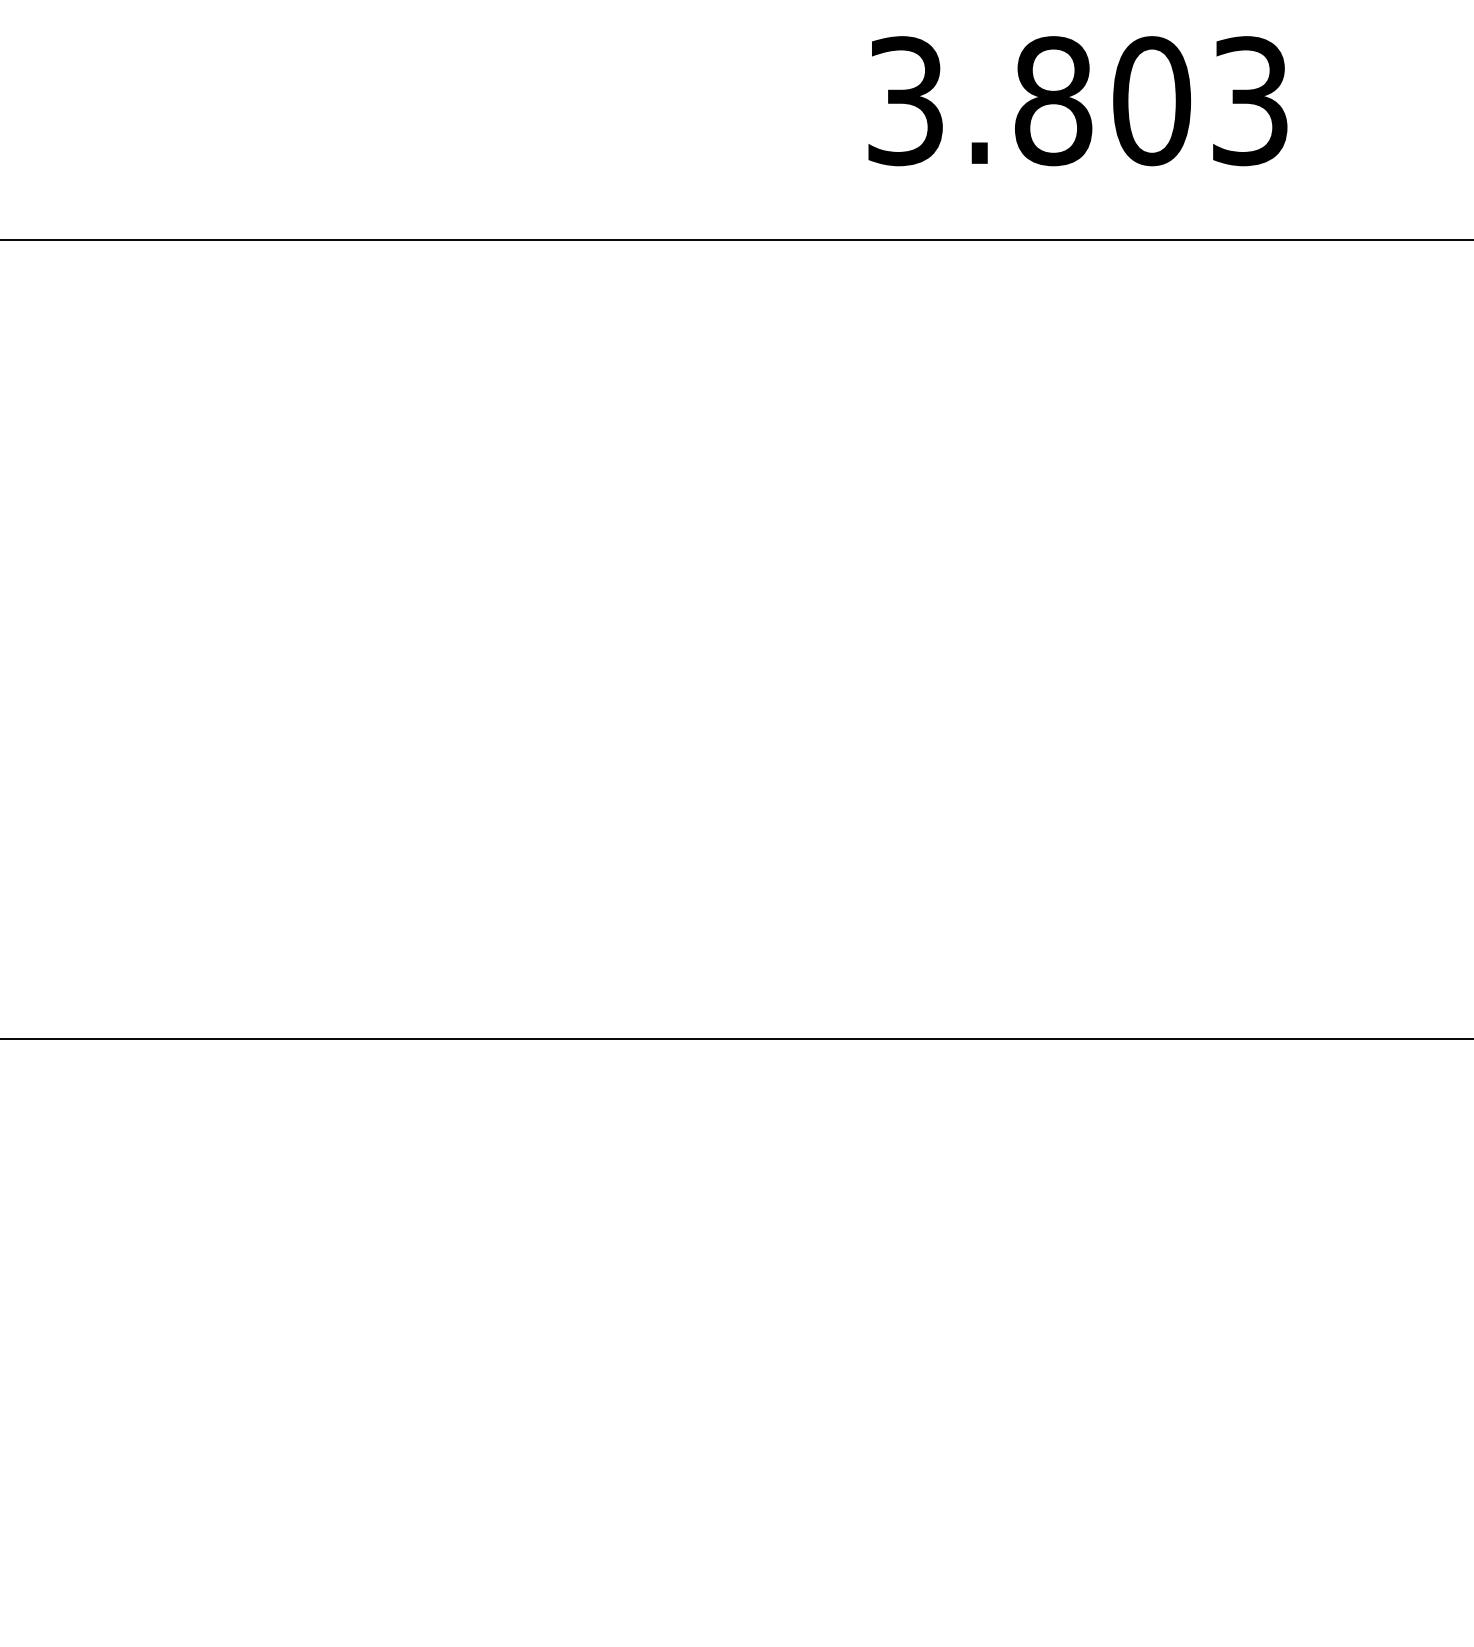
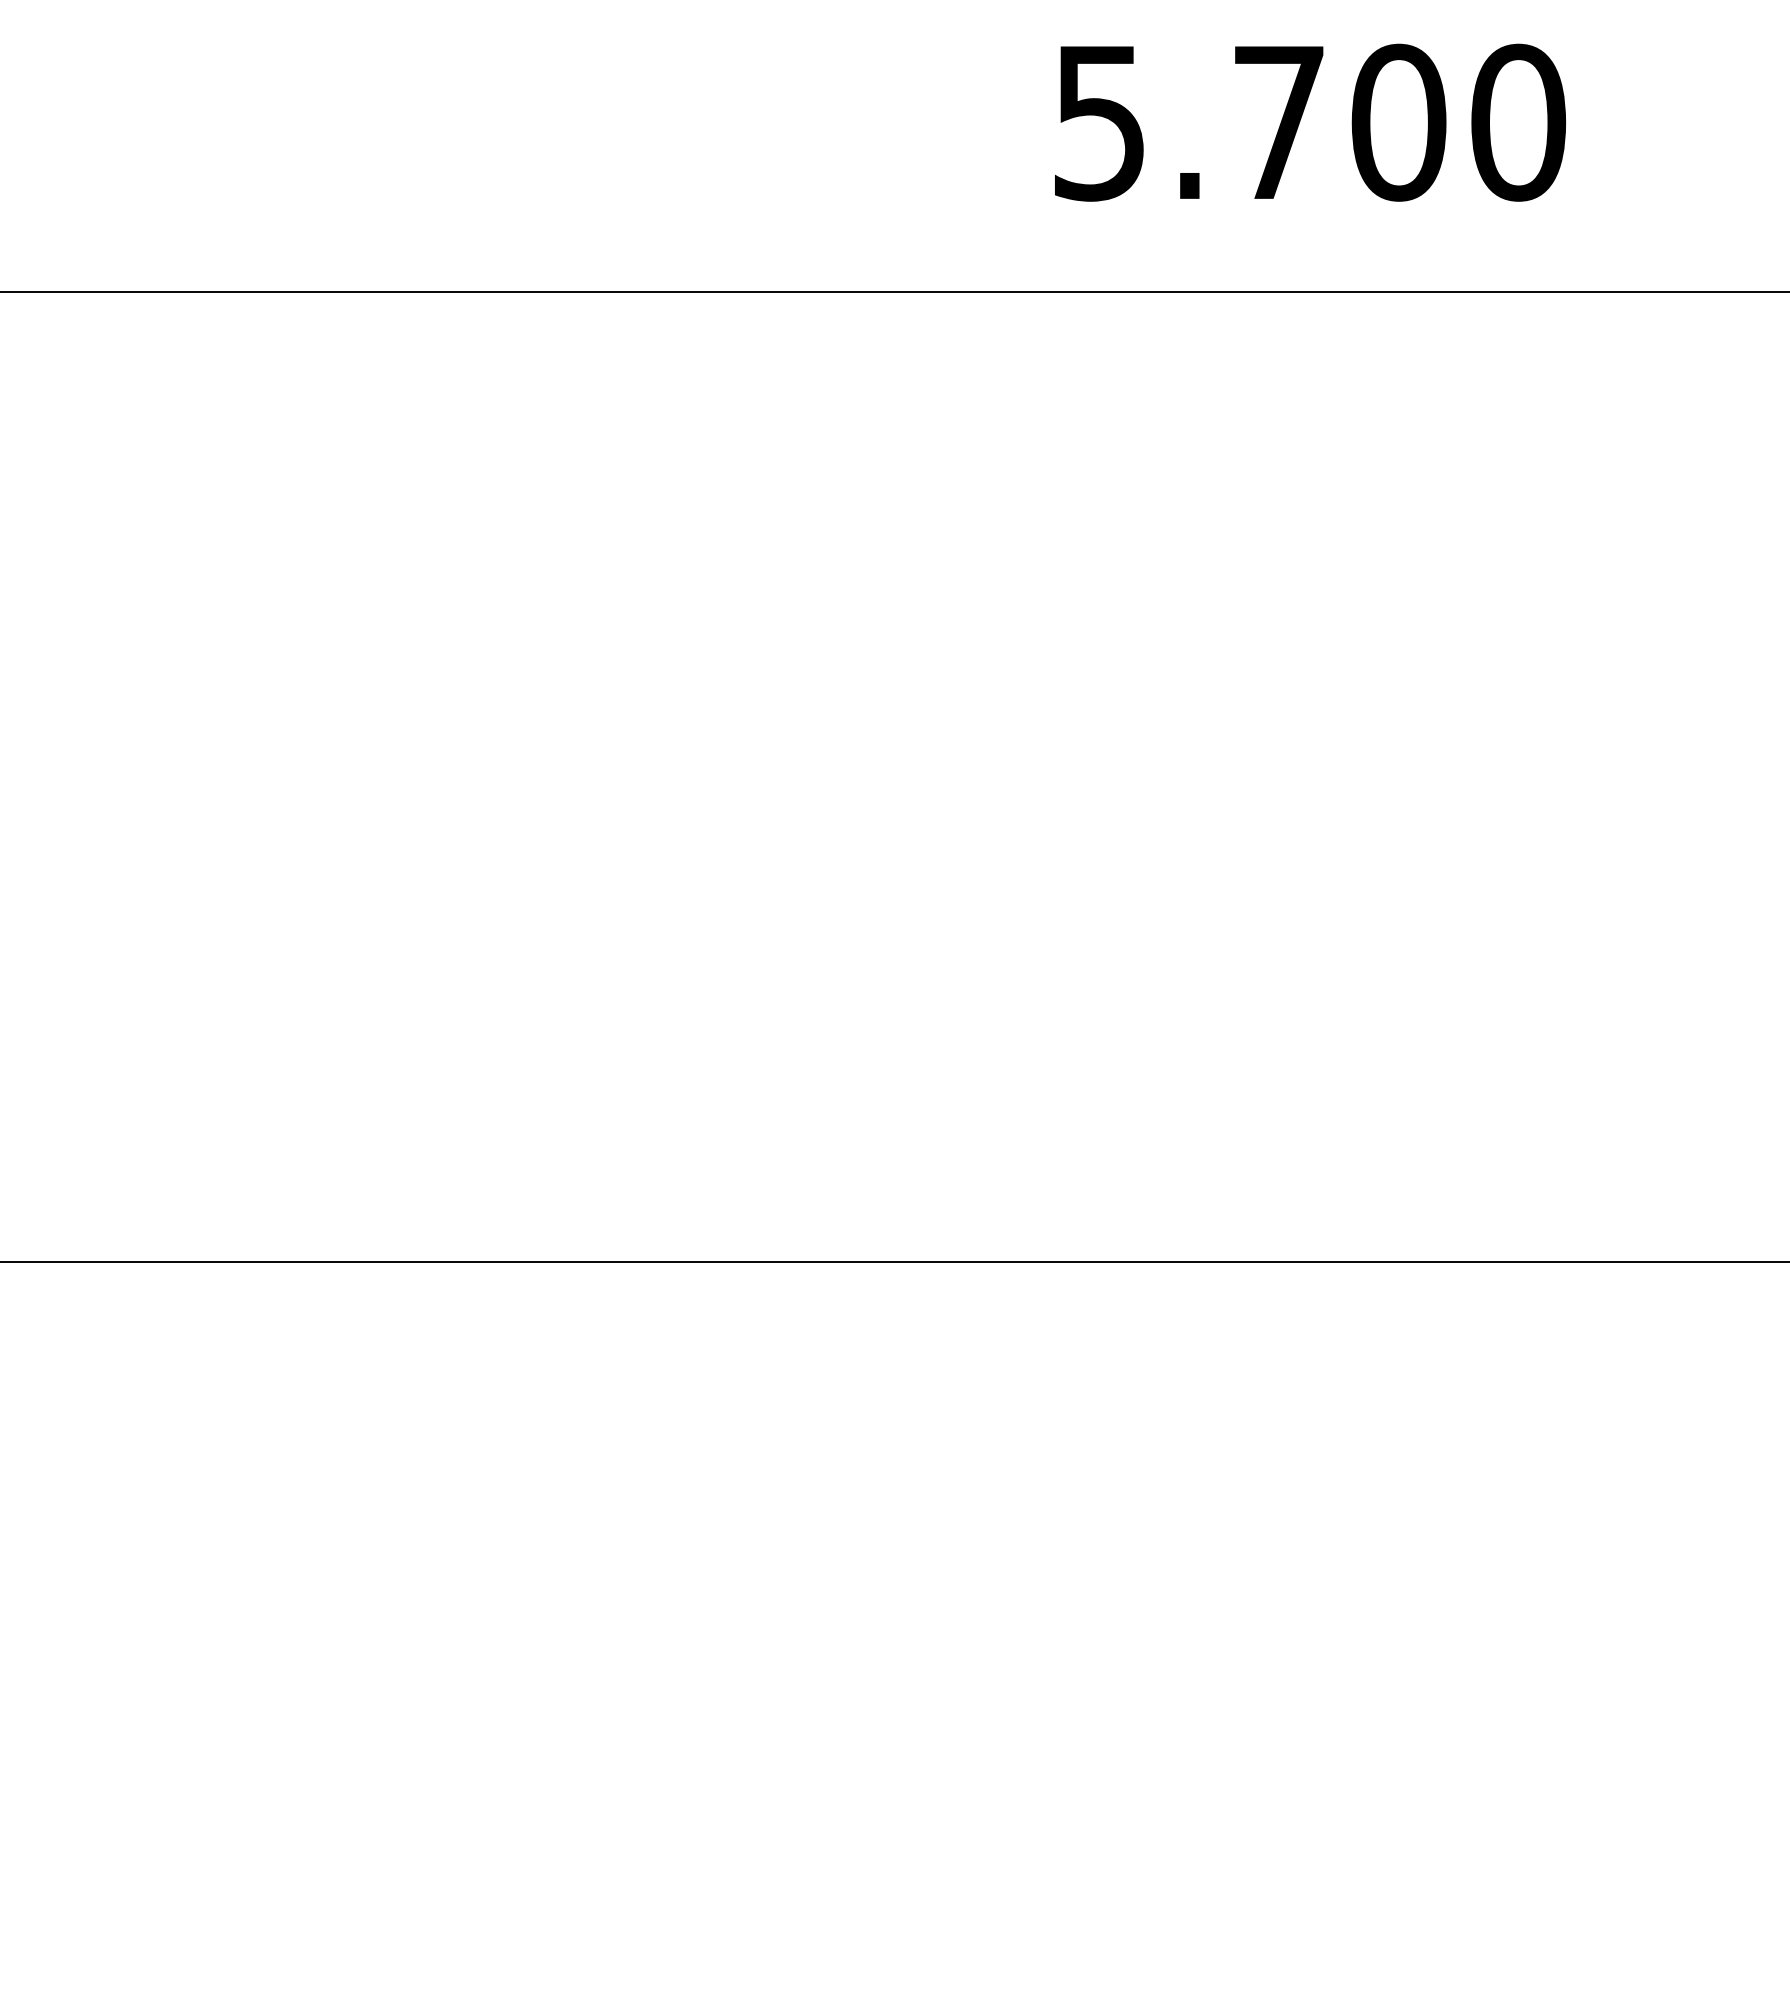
text: (1079, 100) -> (1310, 122), 3.803 -> 5.700

